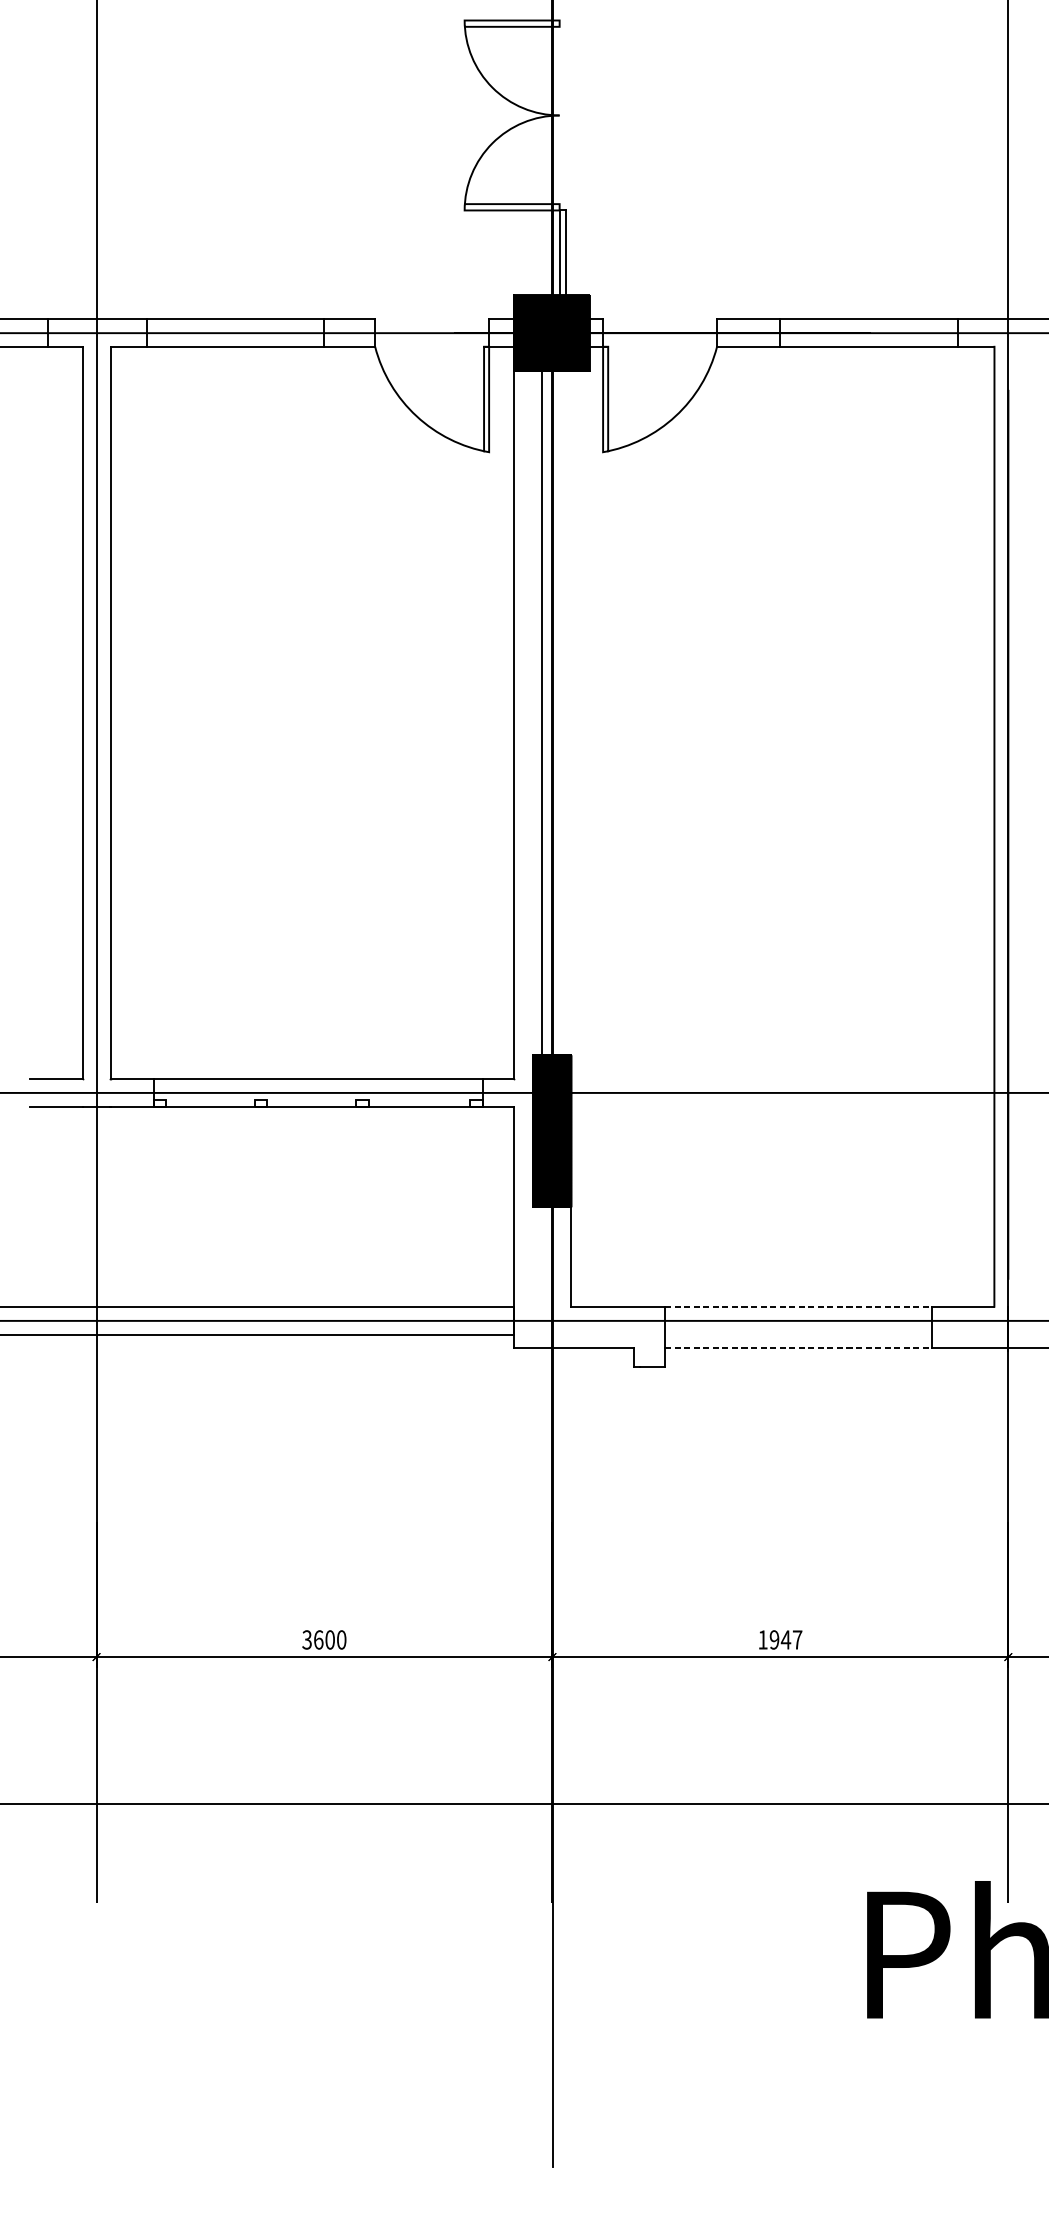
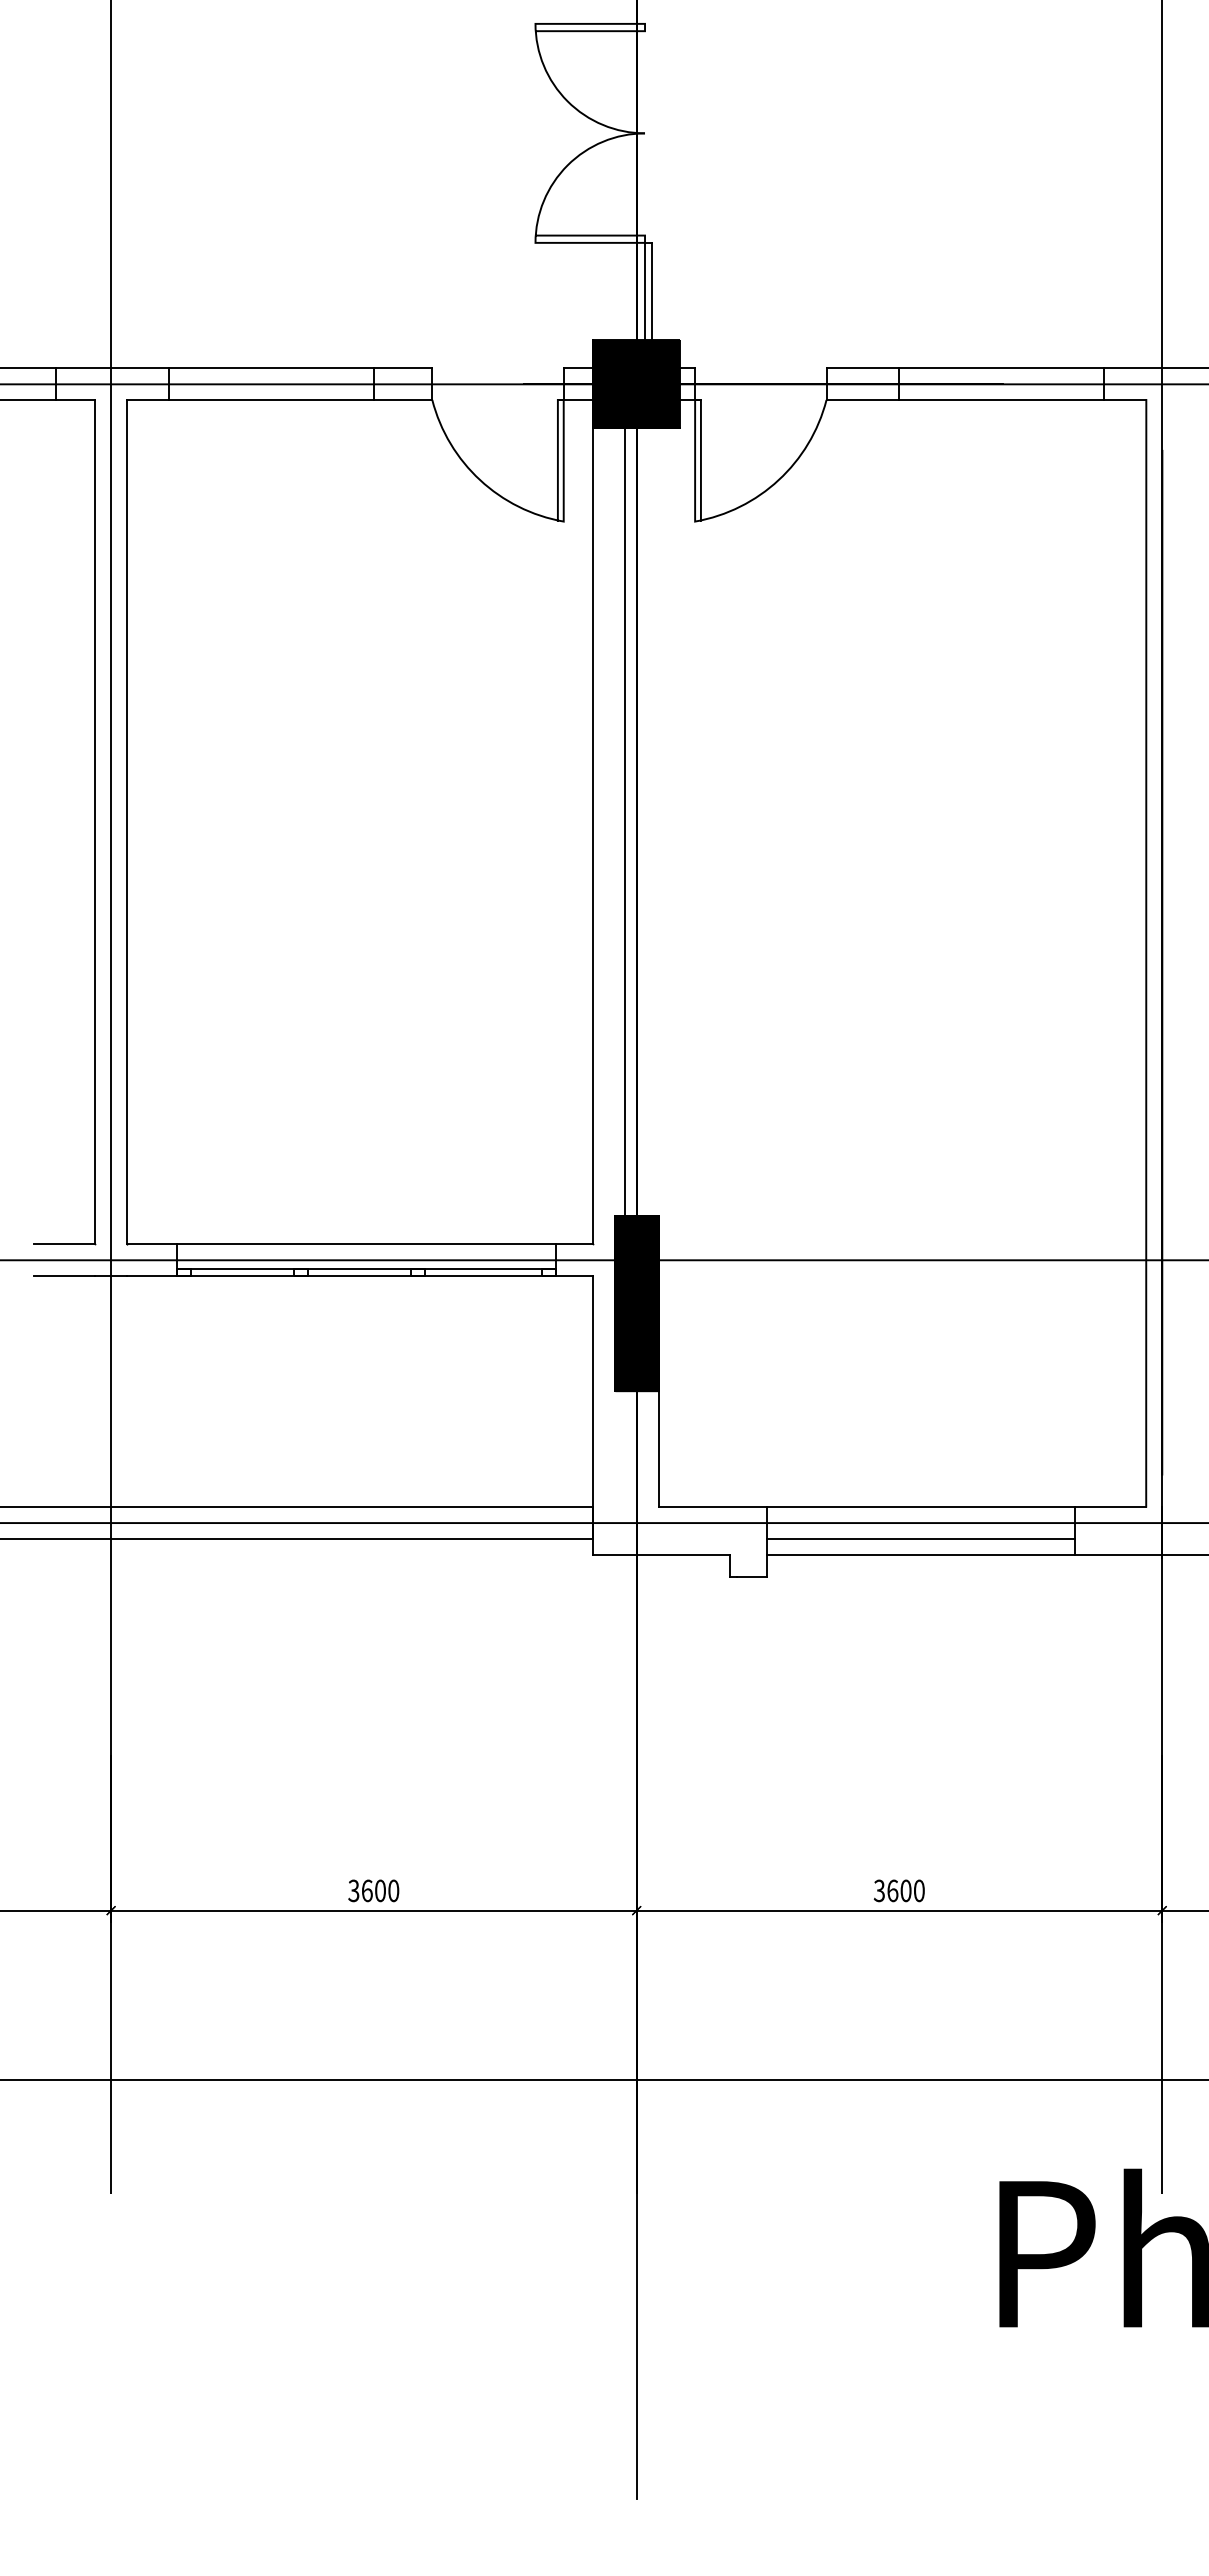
line: (318, 1100) -> (366, 1268), added
line: (799, 1306) -> (921, 1506), dashed -> solid
line: (798, 1334) -> (920, 1538), added
line: (799, 1348) -> (921, 1554), dashed -> solid
text: (779, 1639) -> (898, 1890), 1947 -> 3600

